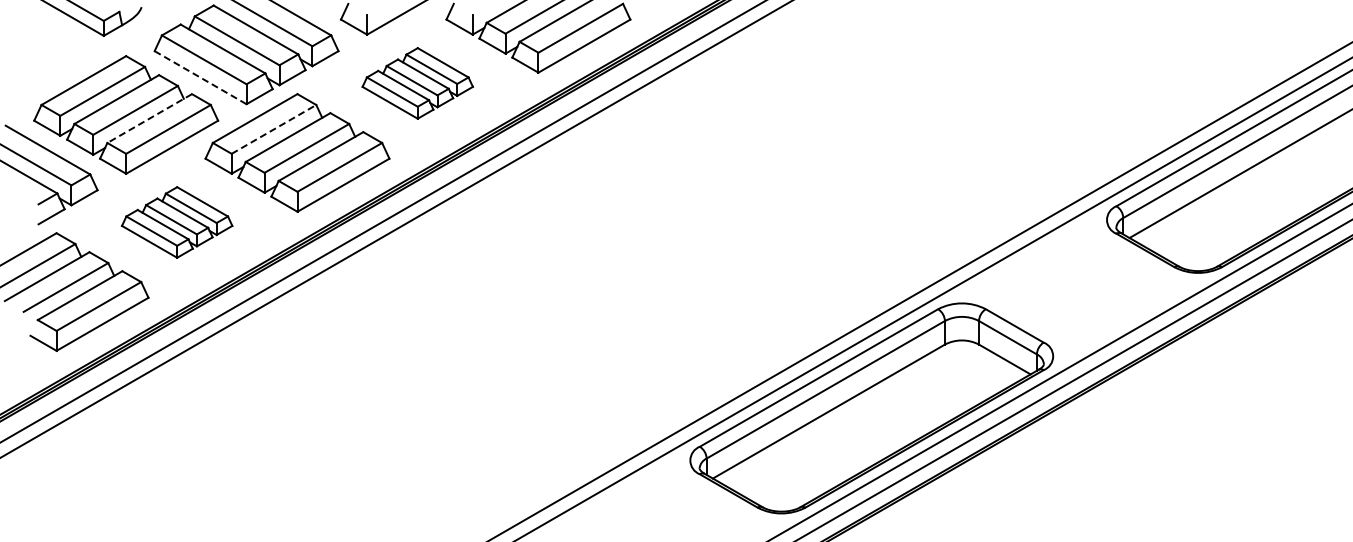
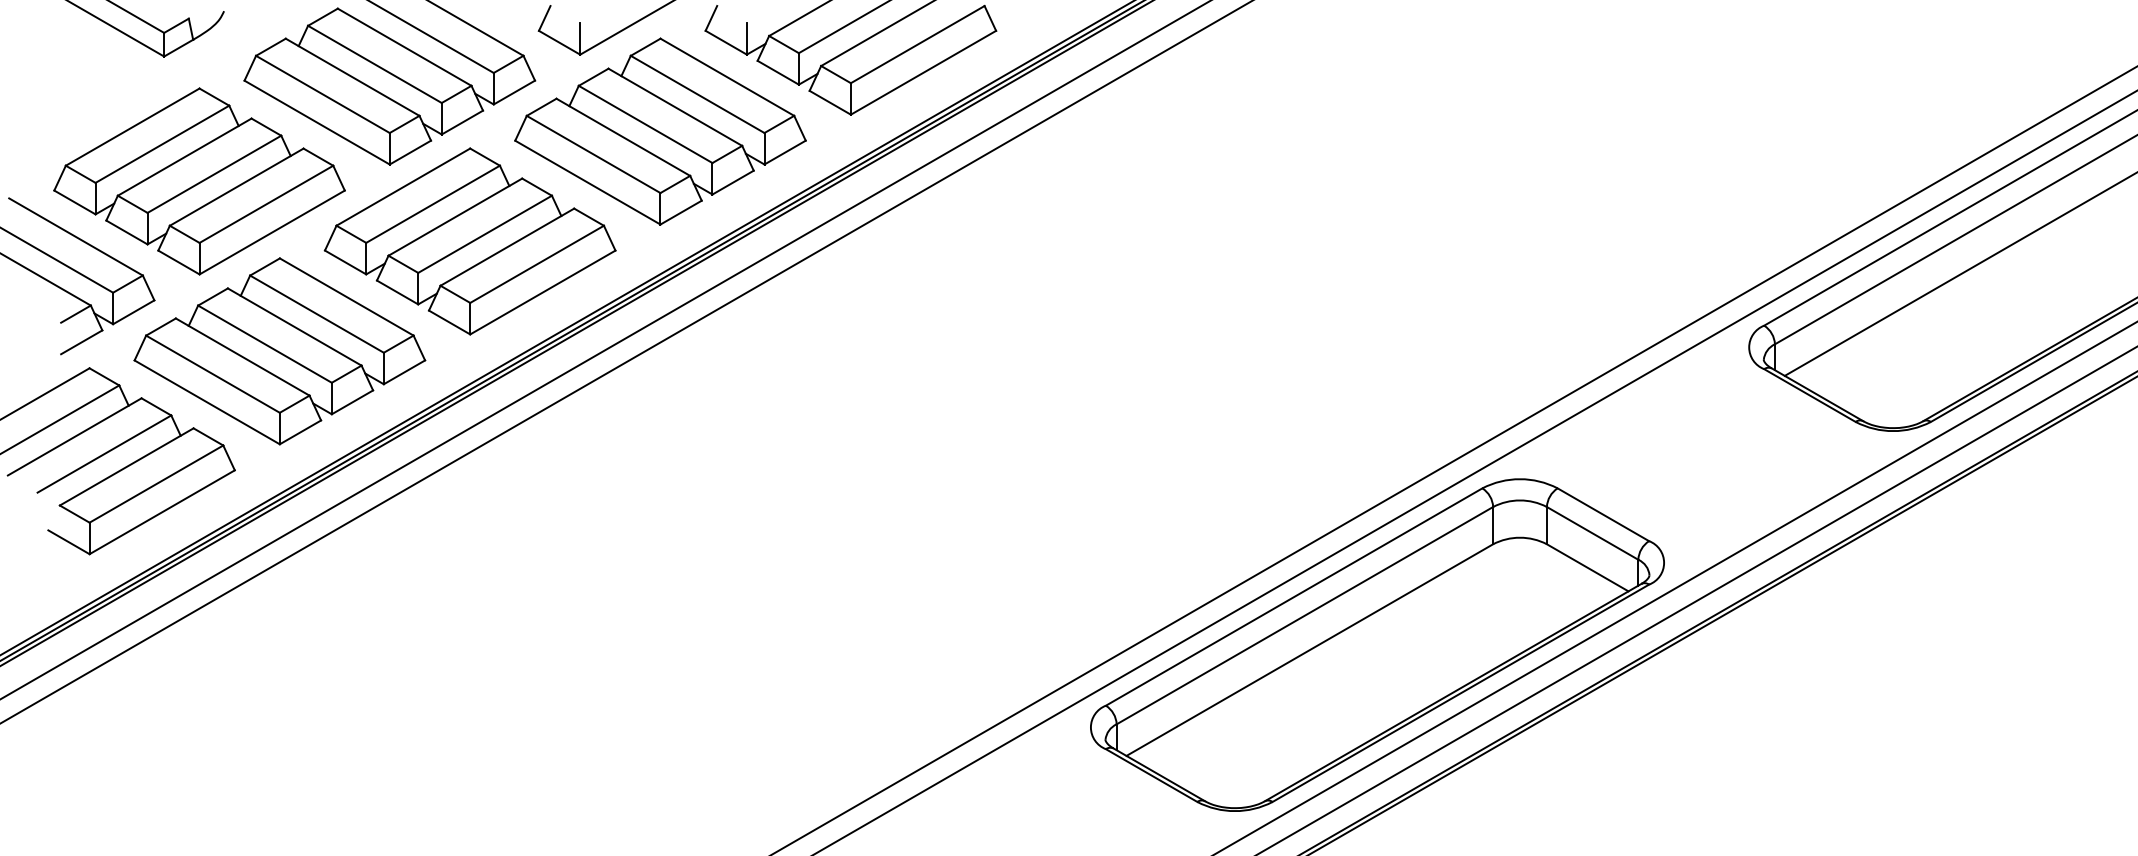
line: (201, 77) -> (318, 122), dashed -> solid
part: (417, 83) -> (659, 131), size x1.67
line: (149, 118) -> (236, 187), dashed -> solid
line: (274, 129) -> (433, 204), dashed -> solid
part: (177, 222) -> (280, 351), size x1.67

